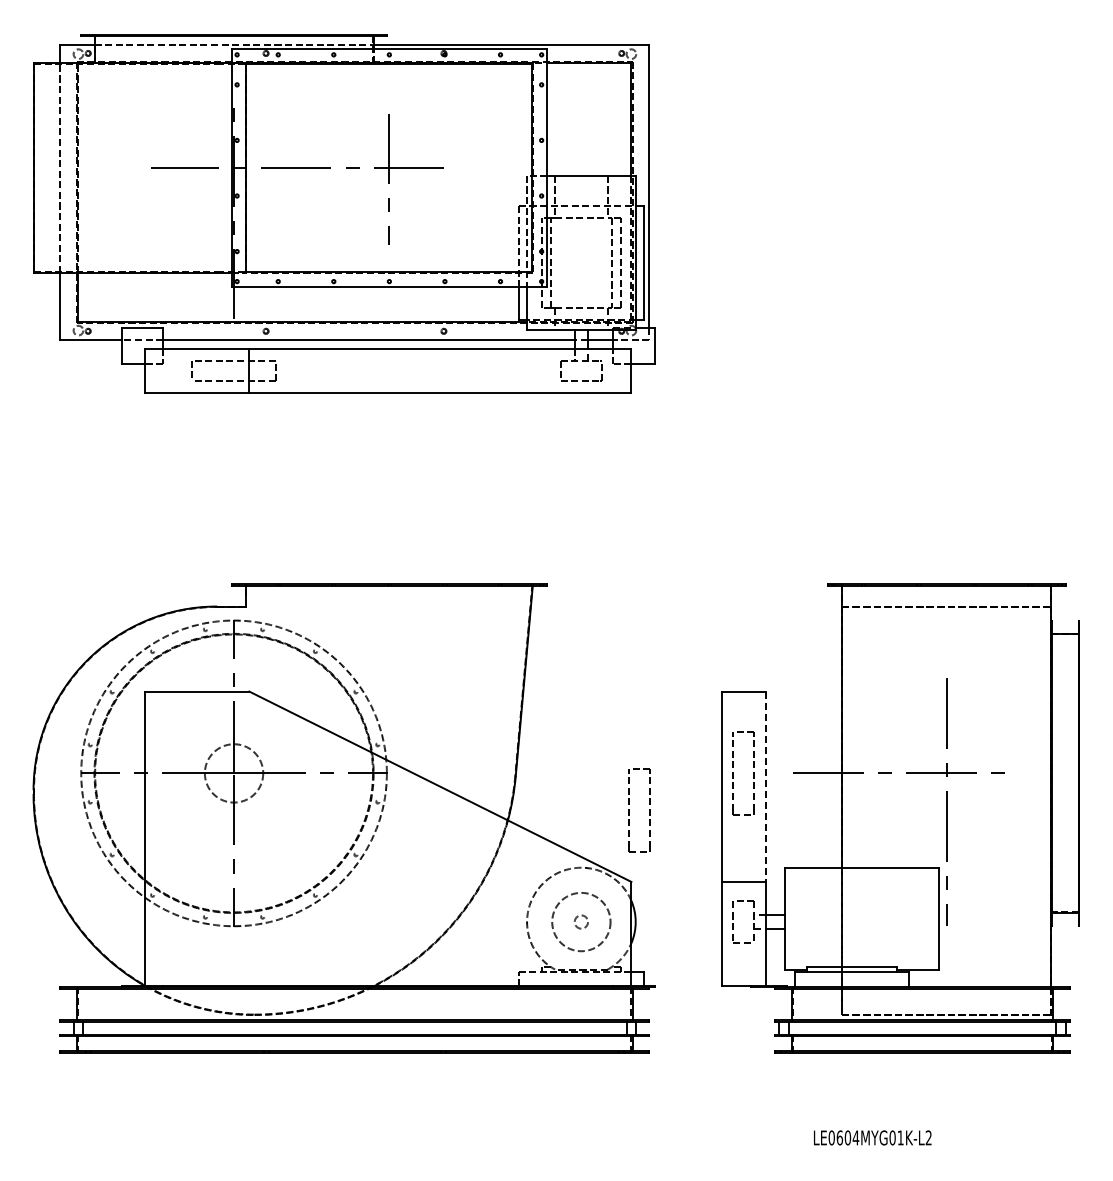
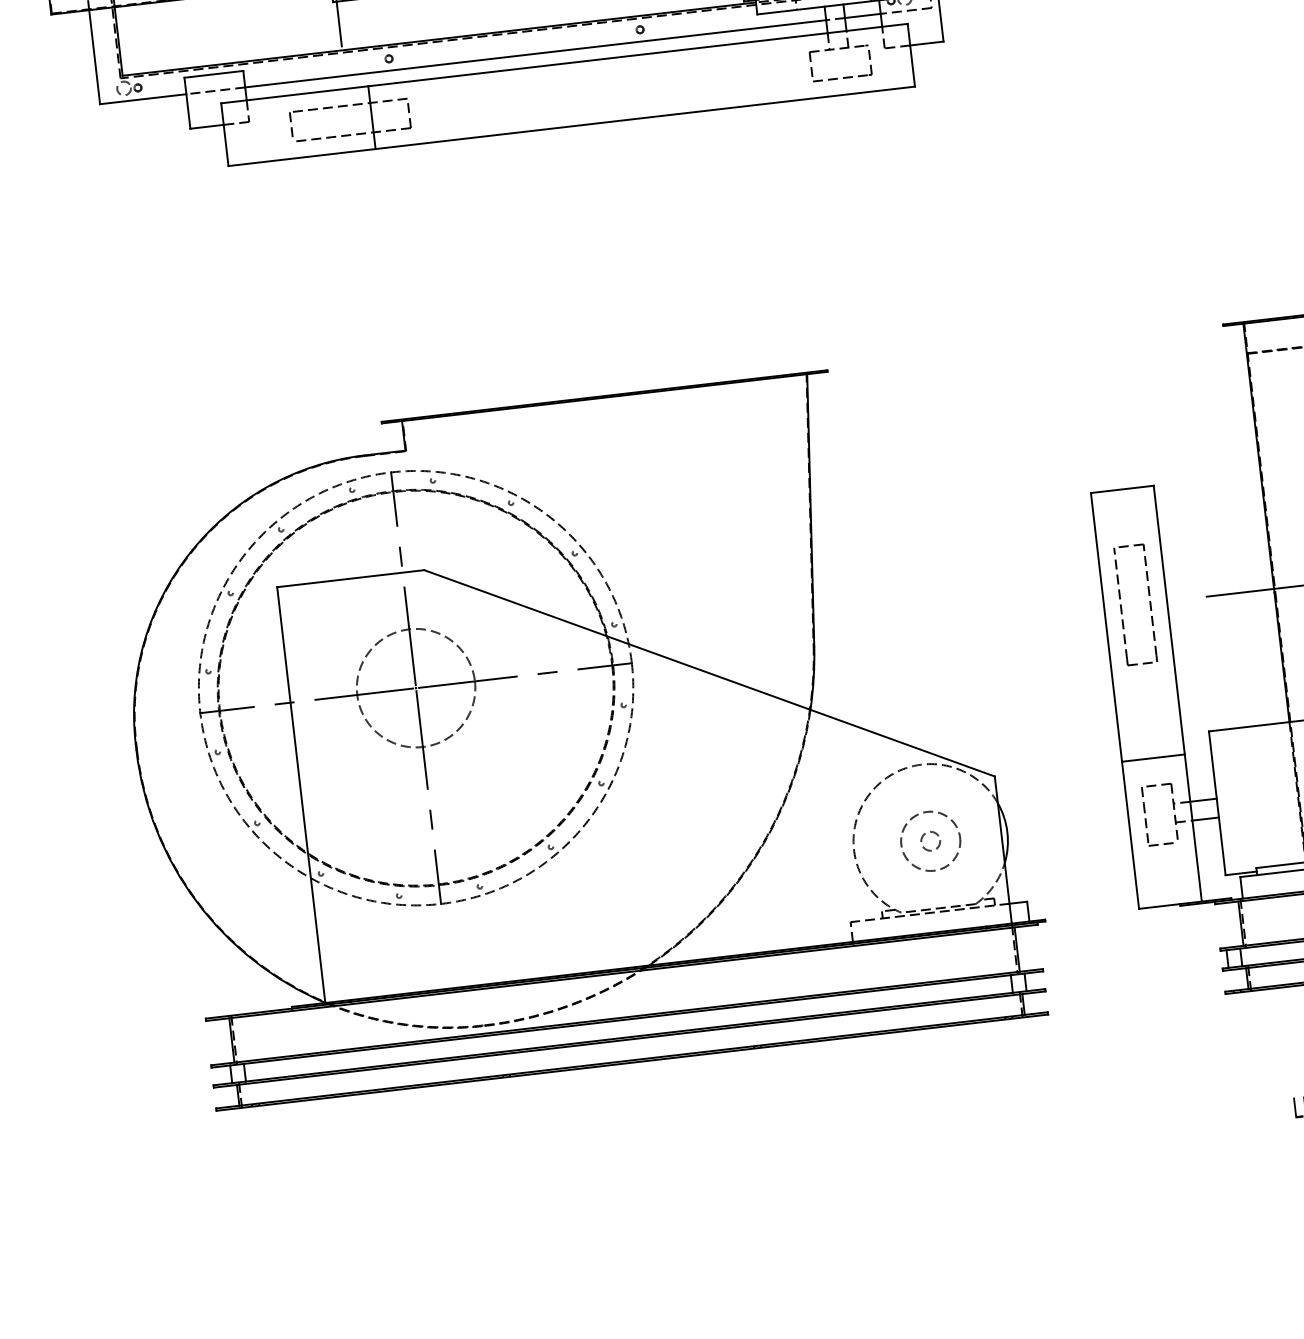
circle: (233, 773) -> (415, 688), size x1.43
line: (766, 787) -> (1170, 621), dashed -> solid
part: (629, 810) -> (980, 675), removed
circle: (581, 921) -> (930, 840), size x0.71

